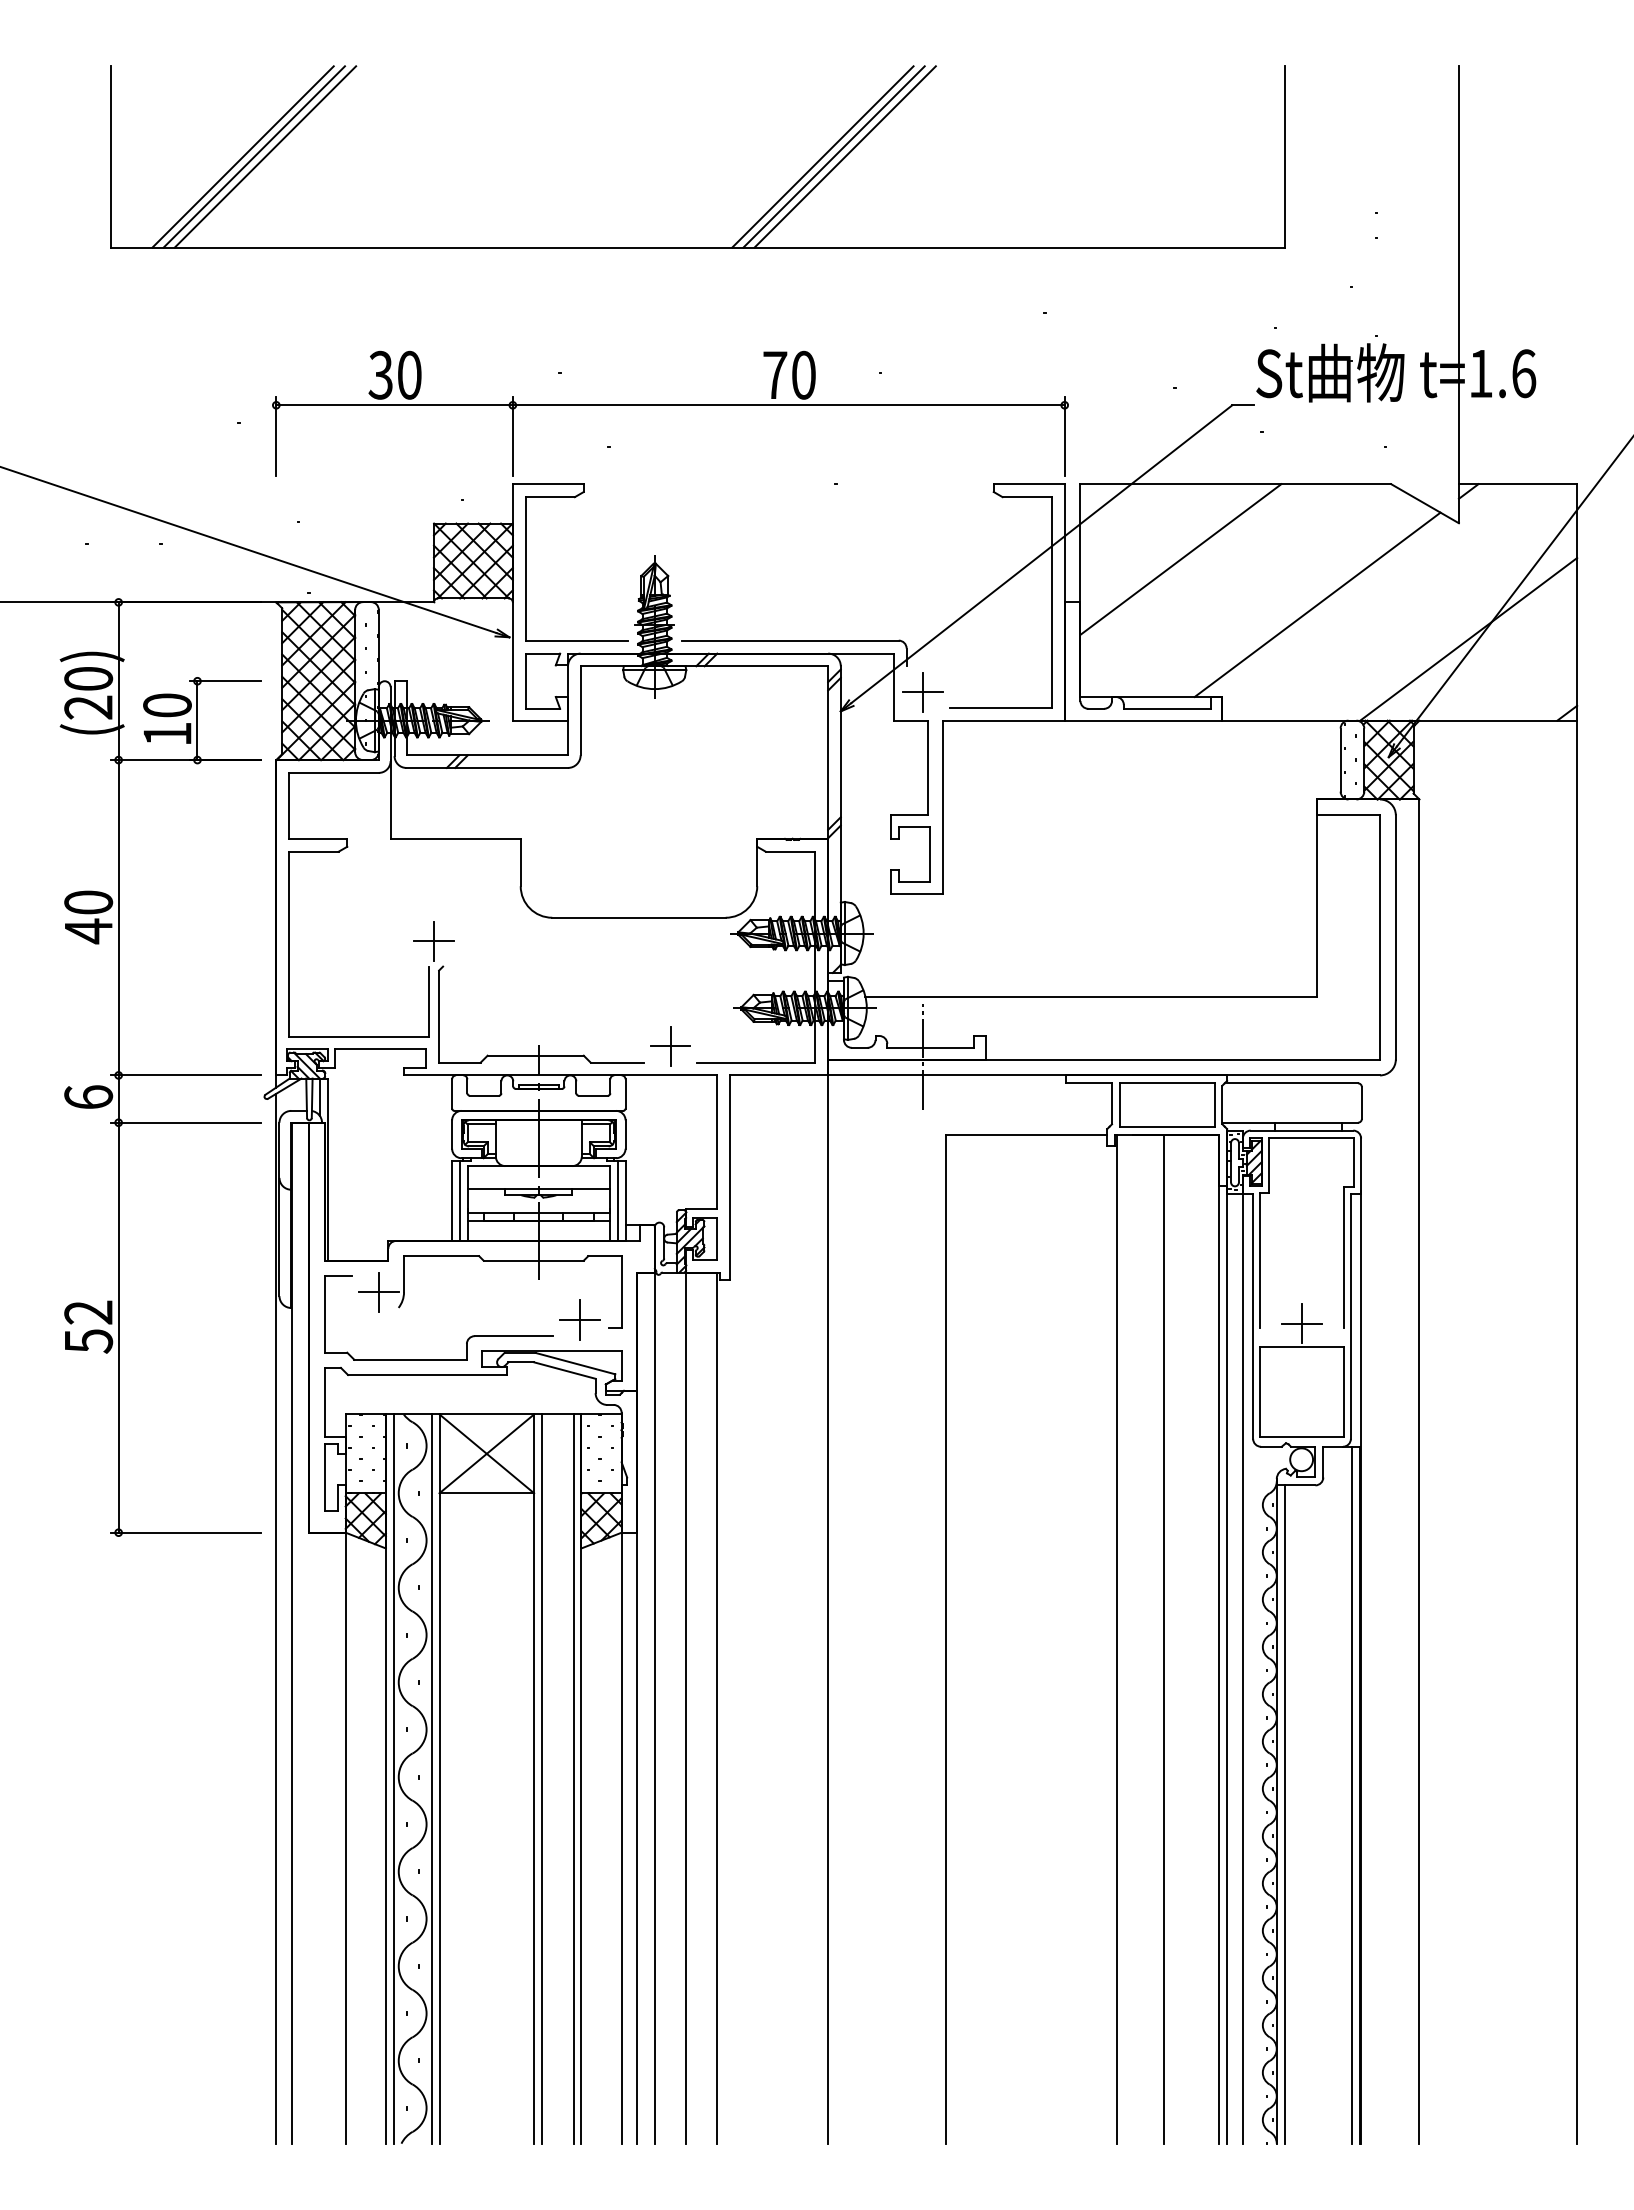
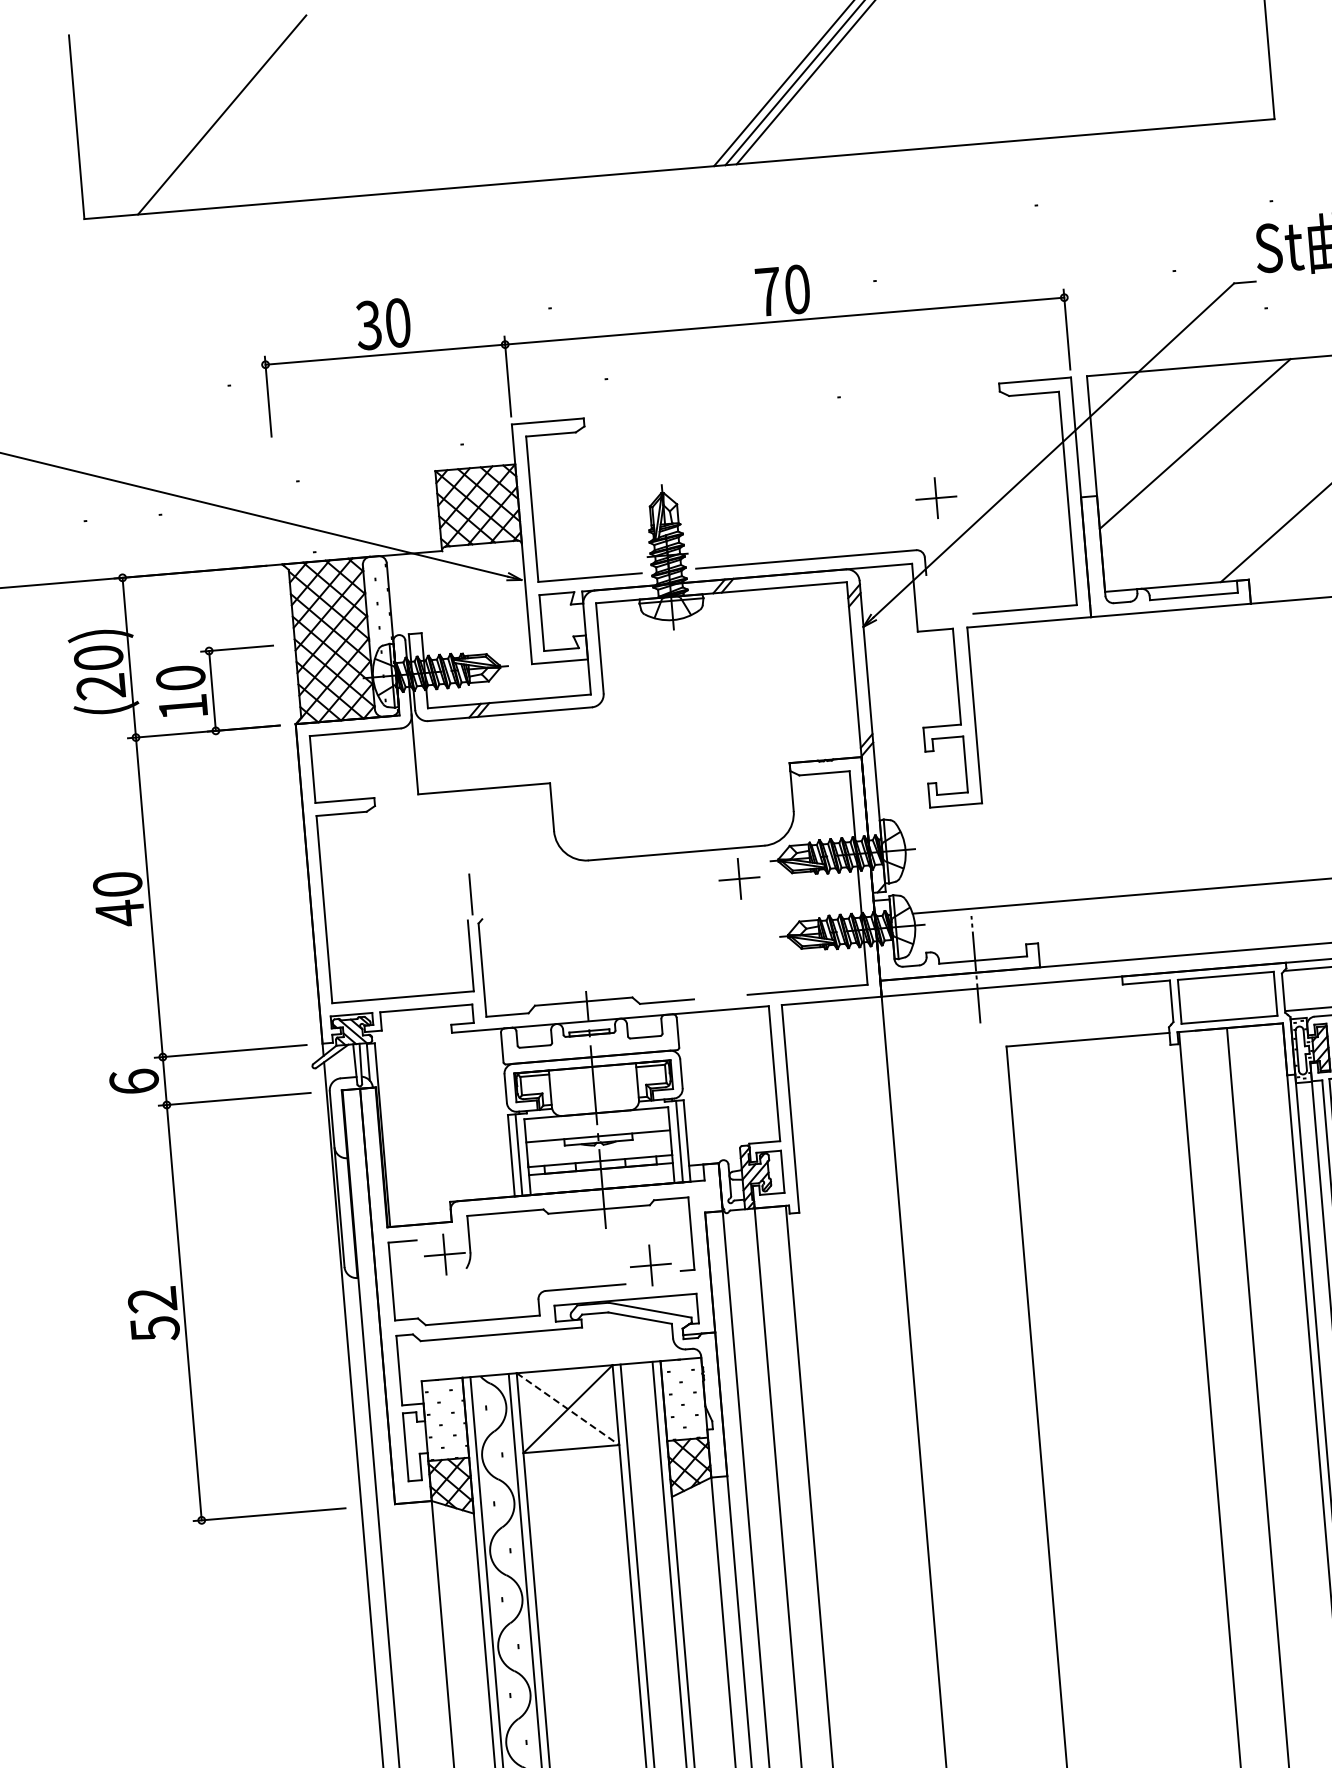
line: (242, 156) -> (210, 115), removed
line: (265, 156) -> (233, 113), removed
part: (922, 692) -> (936, 498), moved
line: (433, 941) -> (470, 894), removed
part: (670, 1046) -> (739, 879), moved
line: (486, 1453) -> (567, 1408), solid -> dashed

